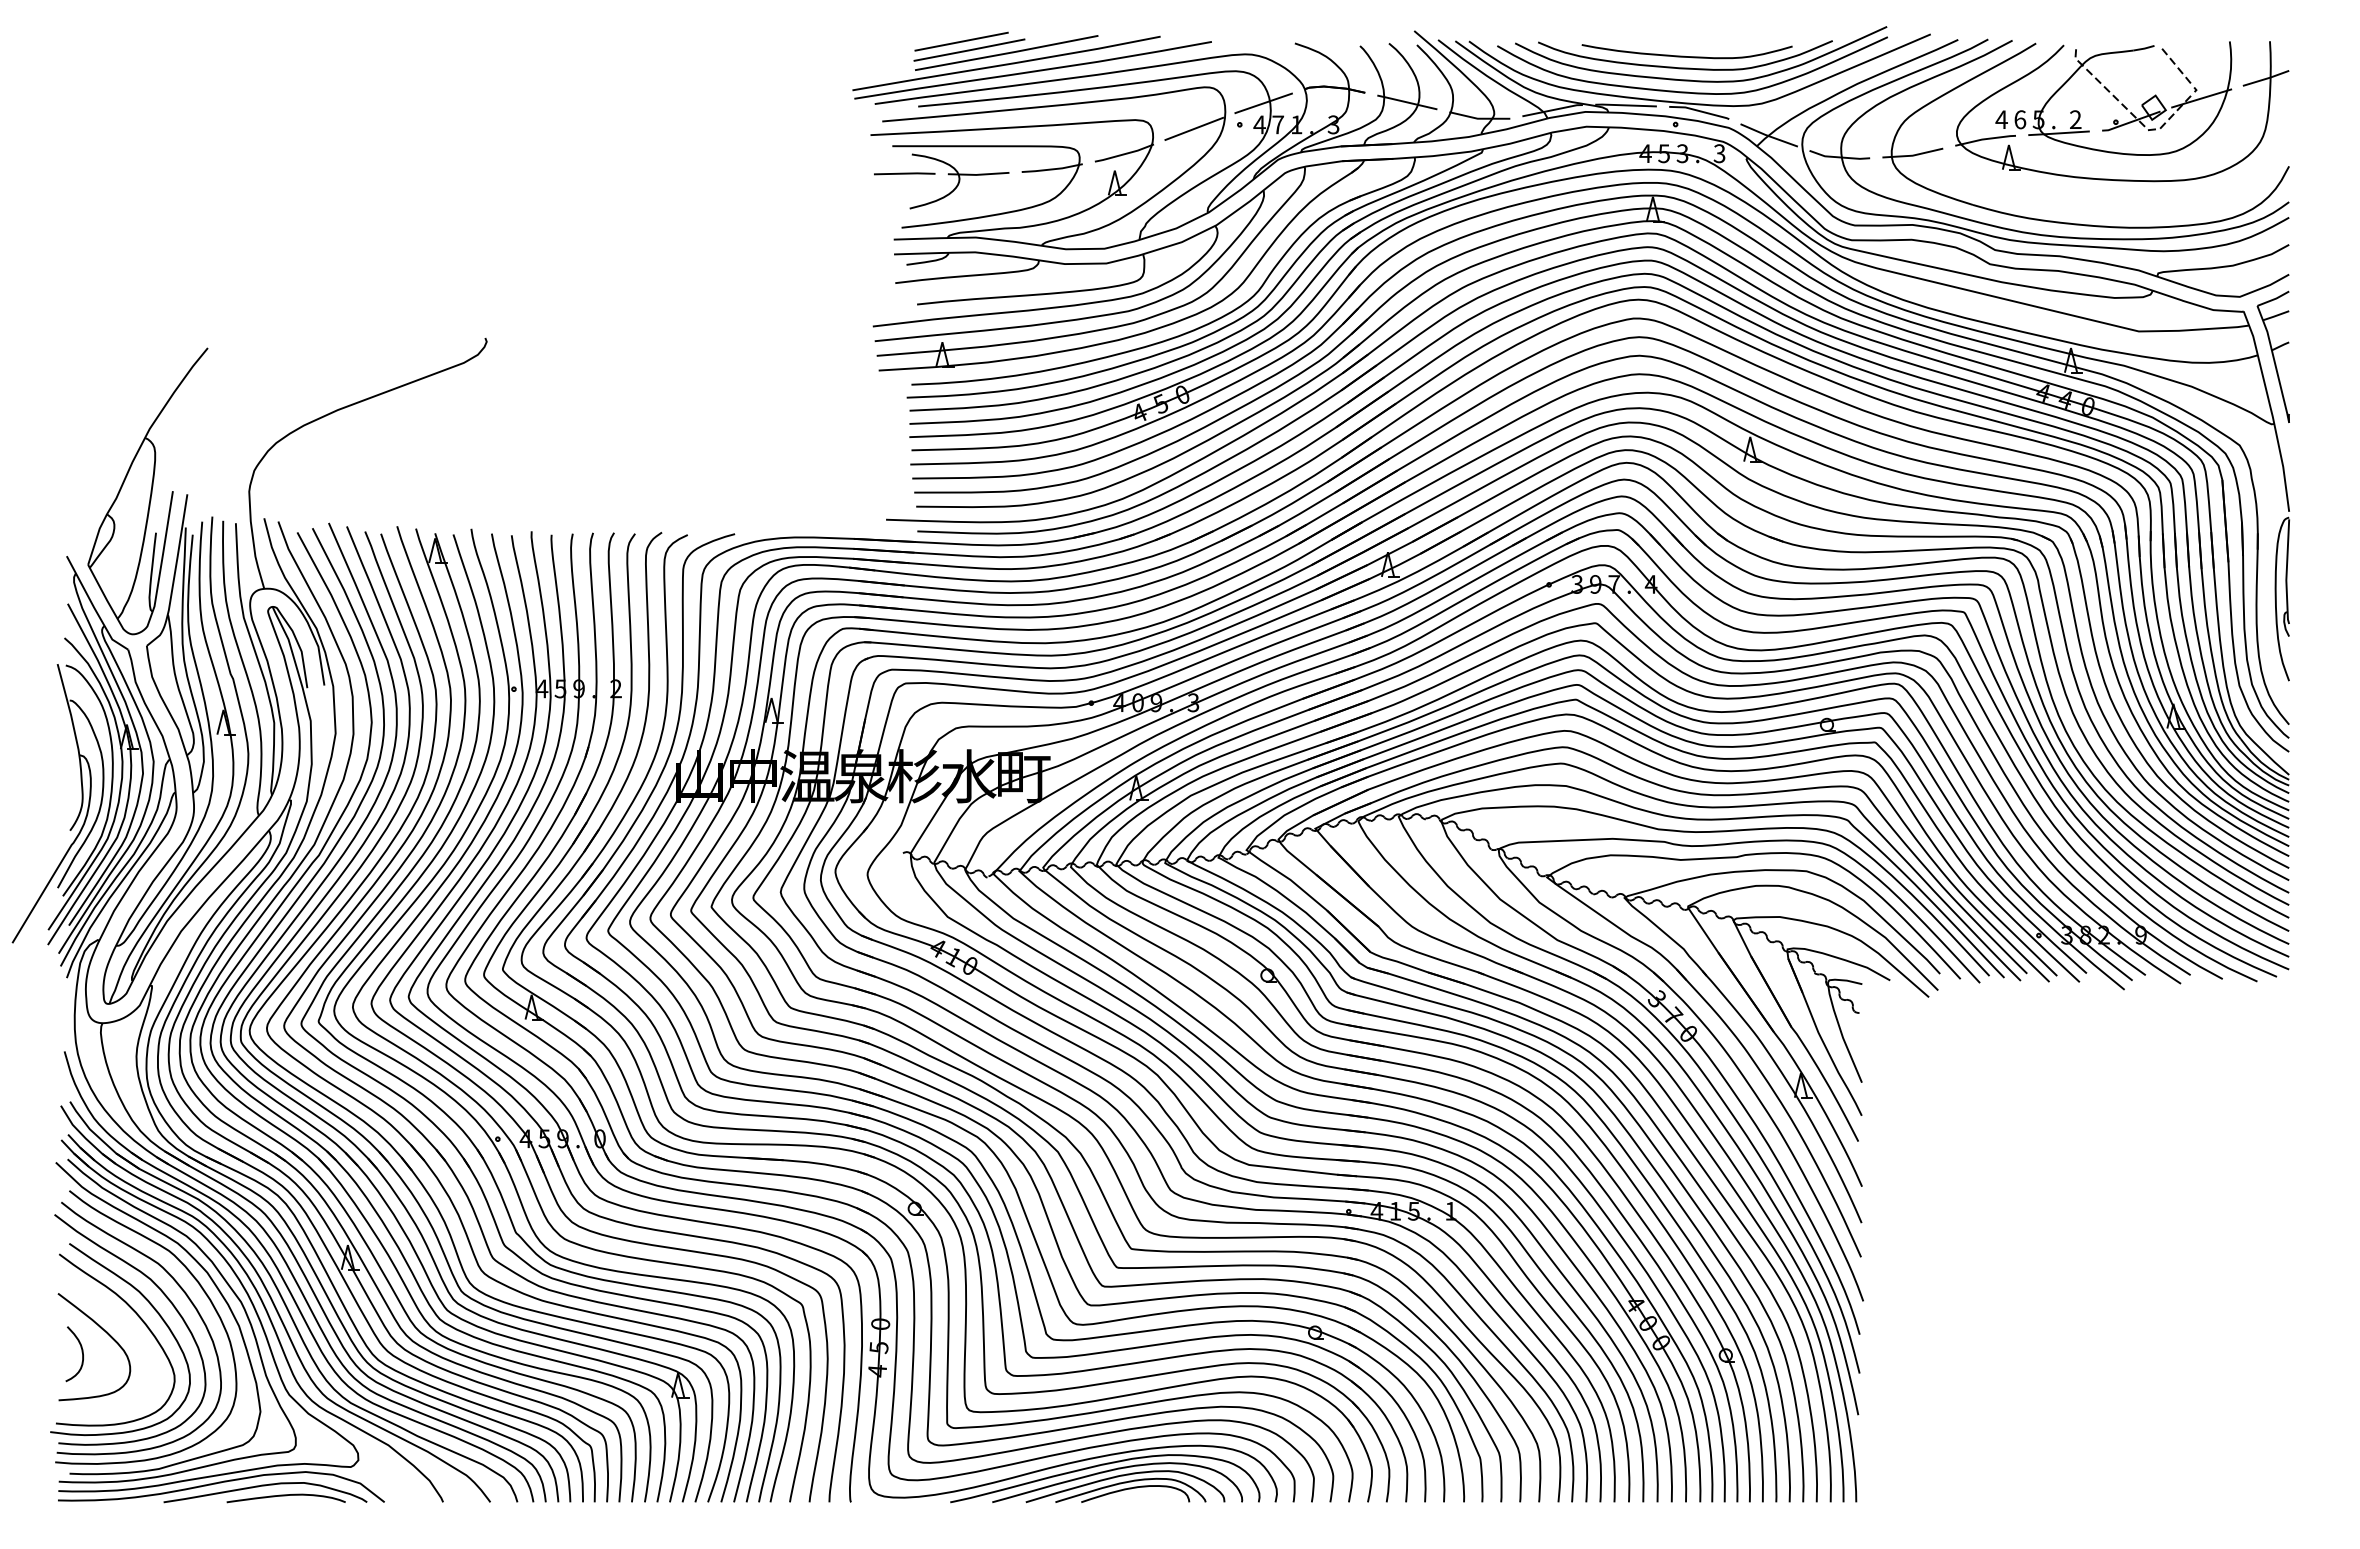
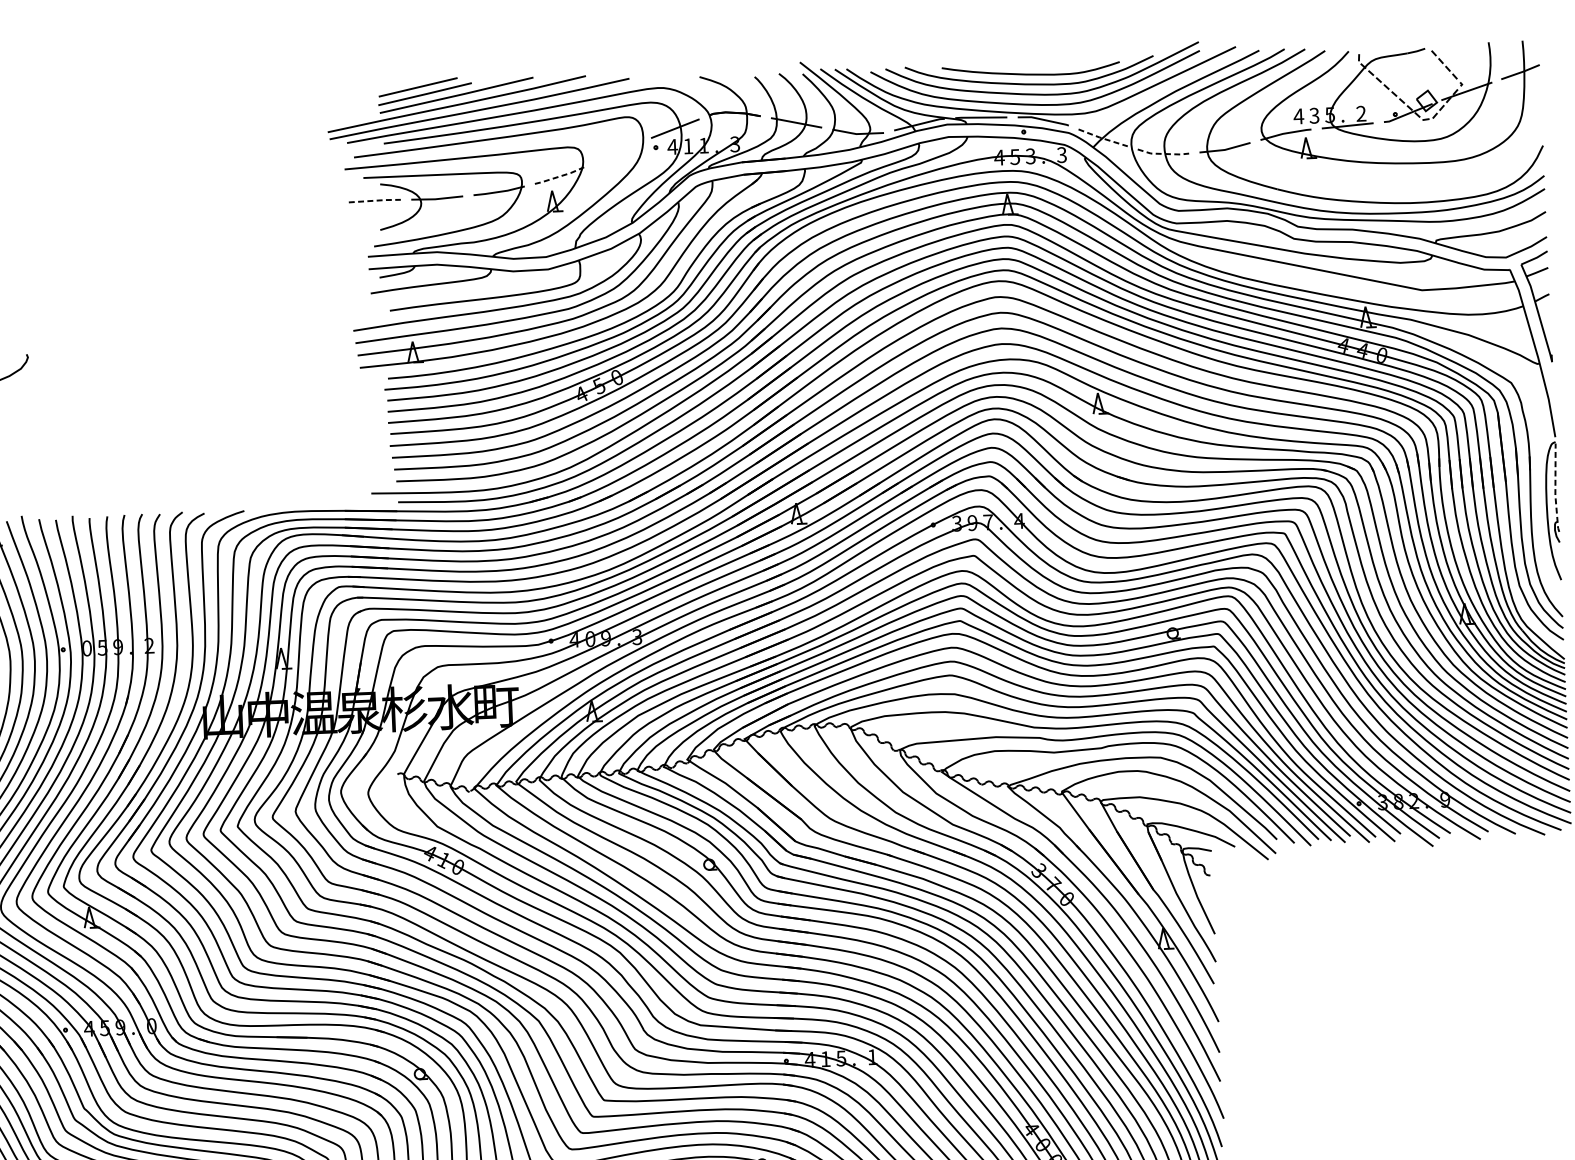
text: (2020, 119) -> (1314, 115), 6 -> 3
text: (1278, 124) -> (688, 146), 7 -> 1
line: (1194, 128) -> (617, 152), removed
line: (1769, 136) -> (1103, 138), solid -> dashed
line: (1124, 154) -> (559, 176), solid -> dashed
line: (1839, 157) -> (1163, 154), solid -> dashed
line: (905, 173) -> (375, 200), solid -> dashed
line: (2286, 572) -> (1555, 488), solid -> dashed
text: (541, 688) -> (86, 648), 4 -> 0

